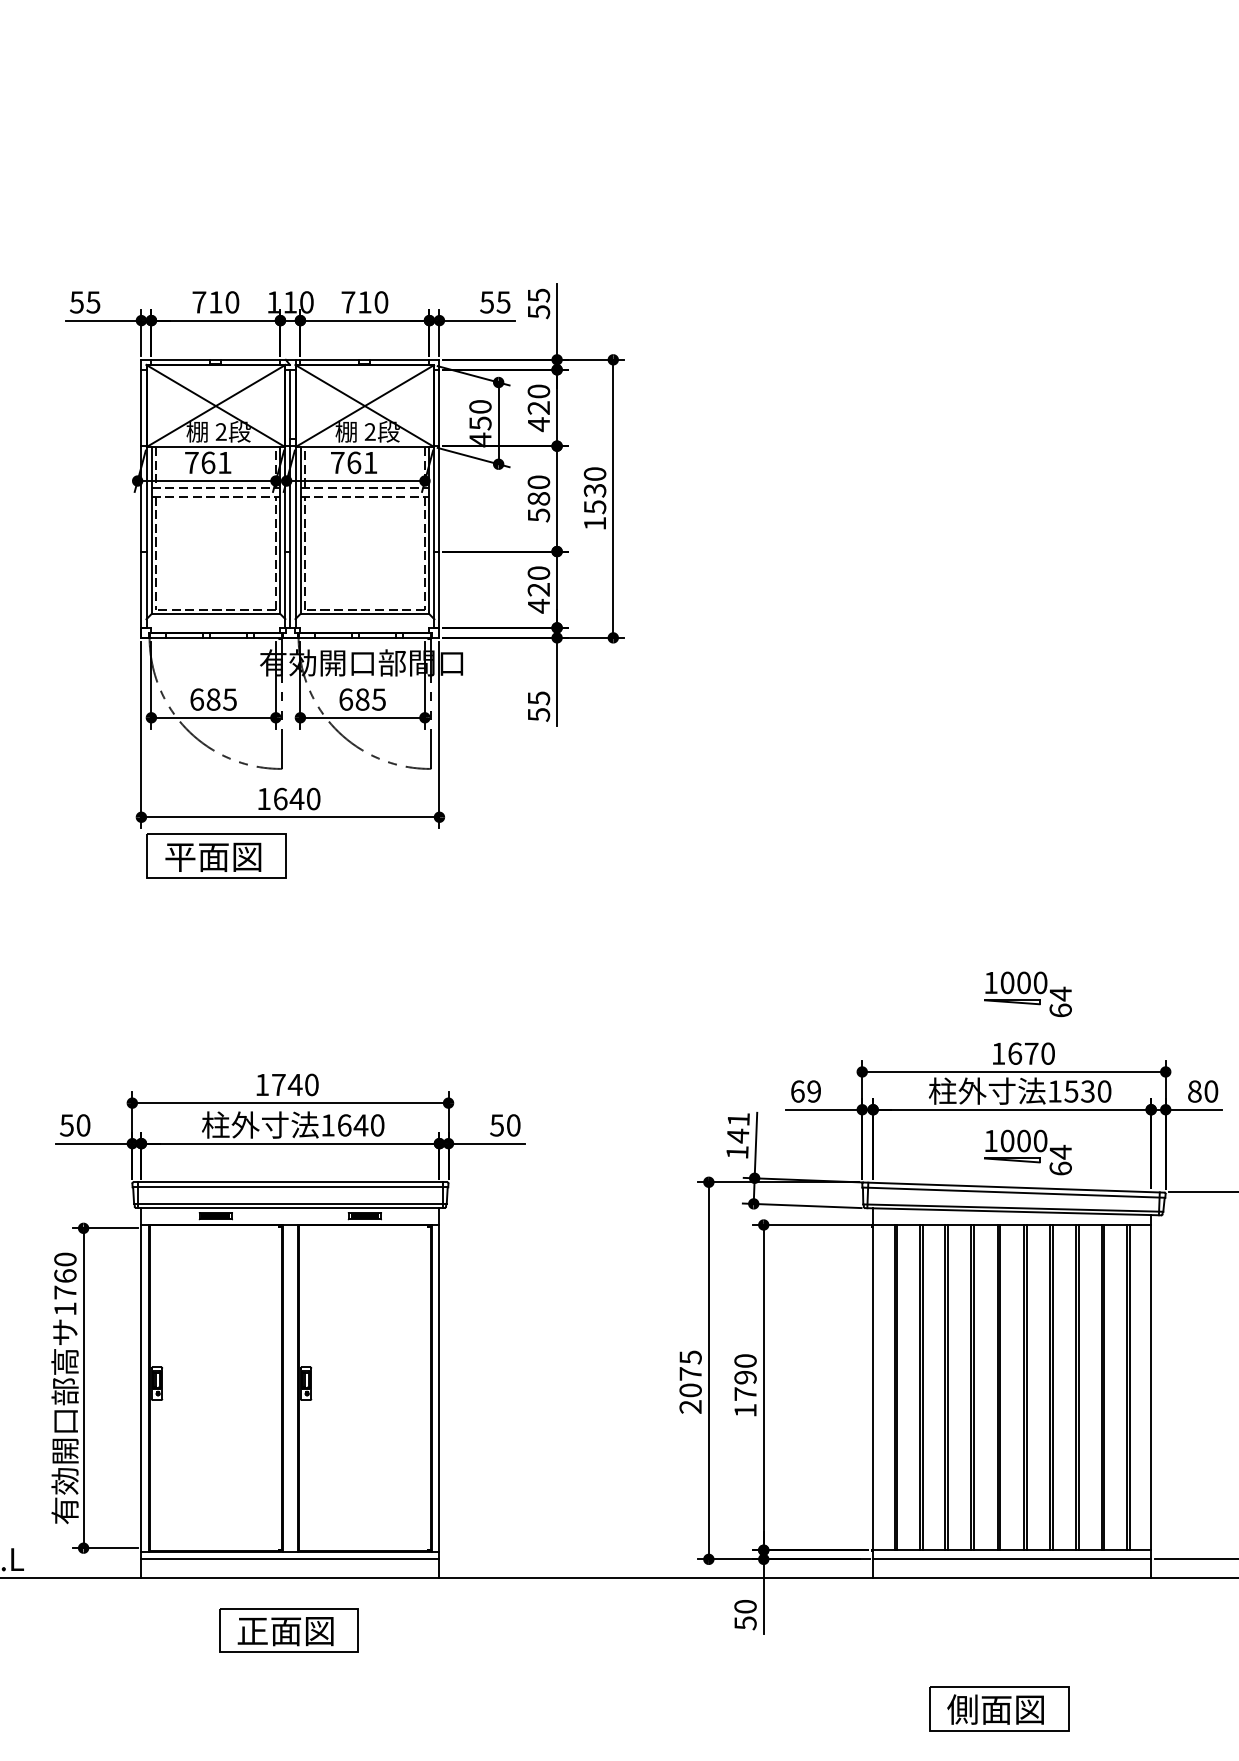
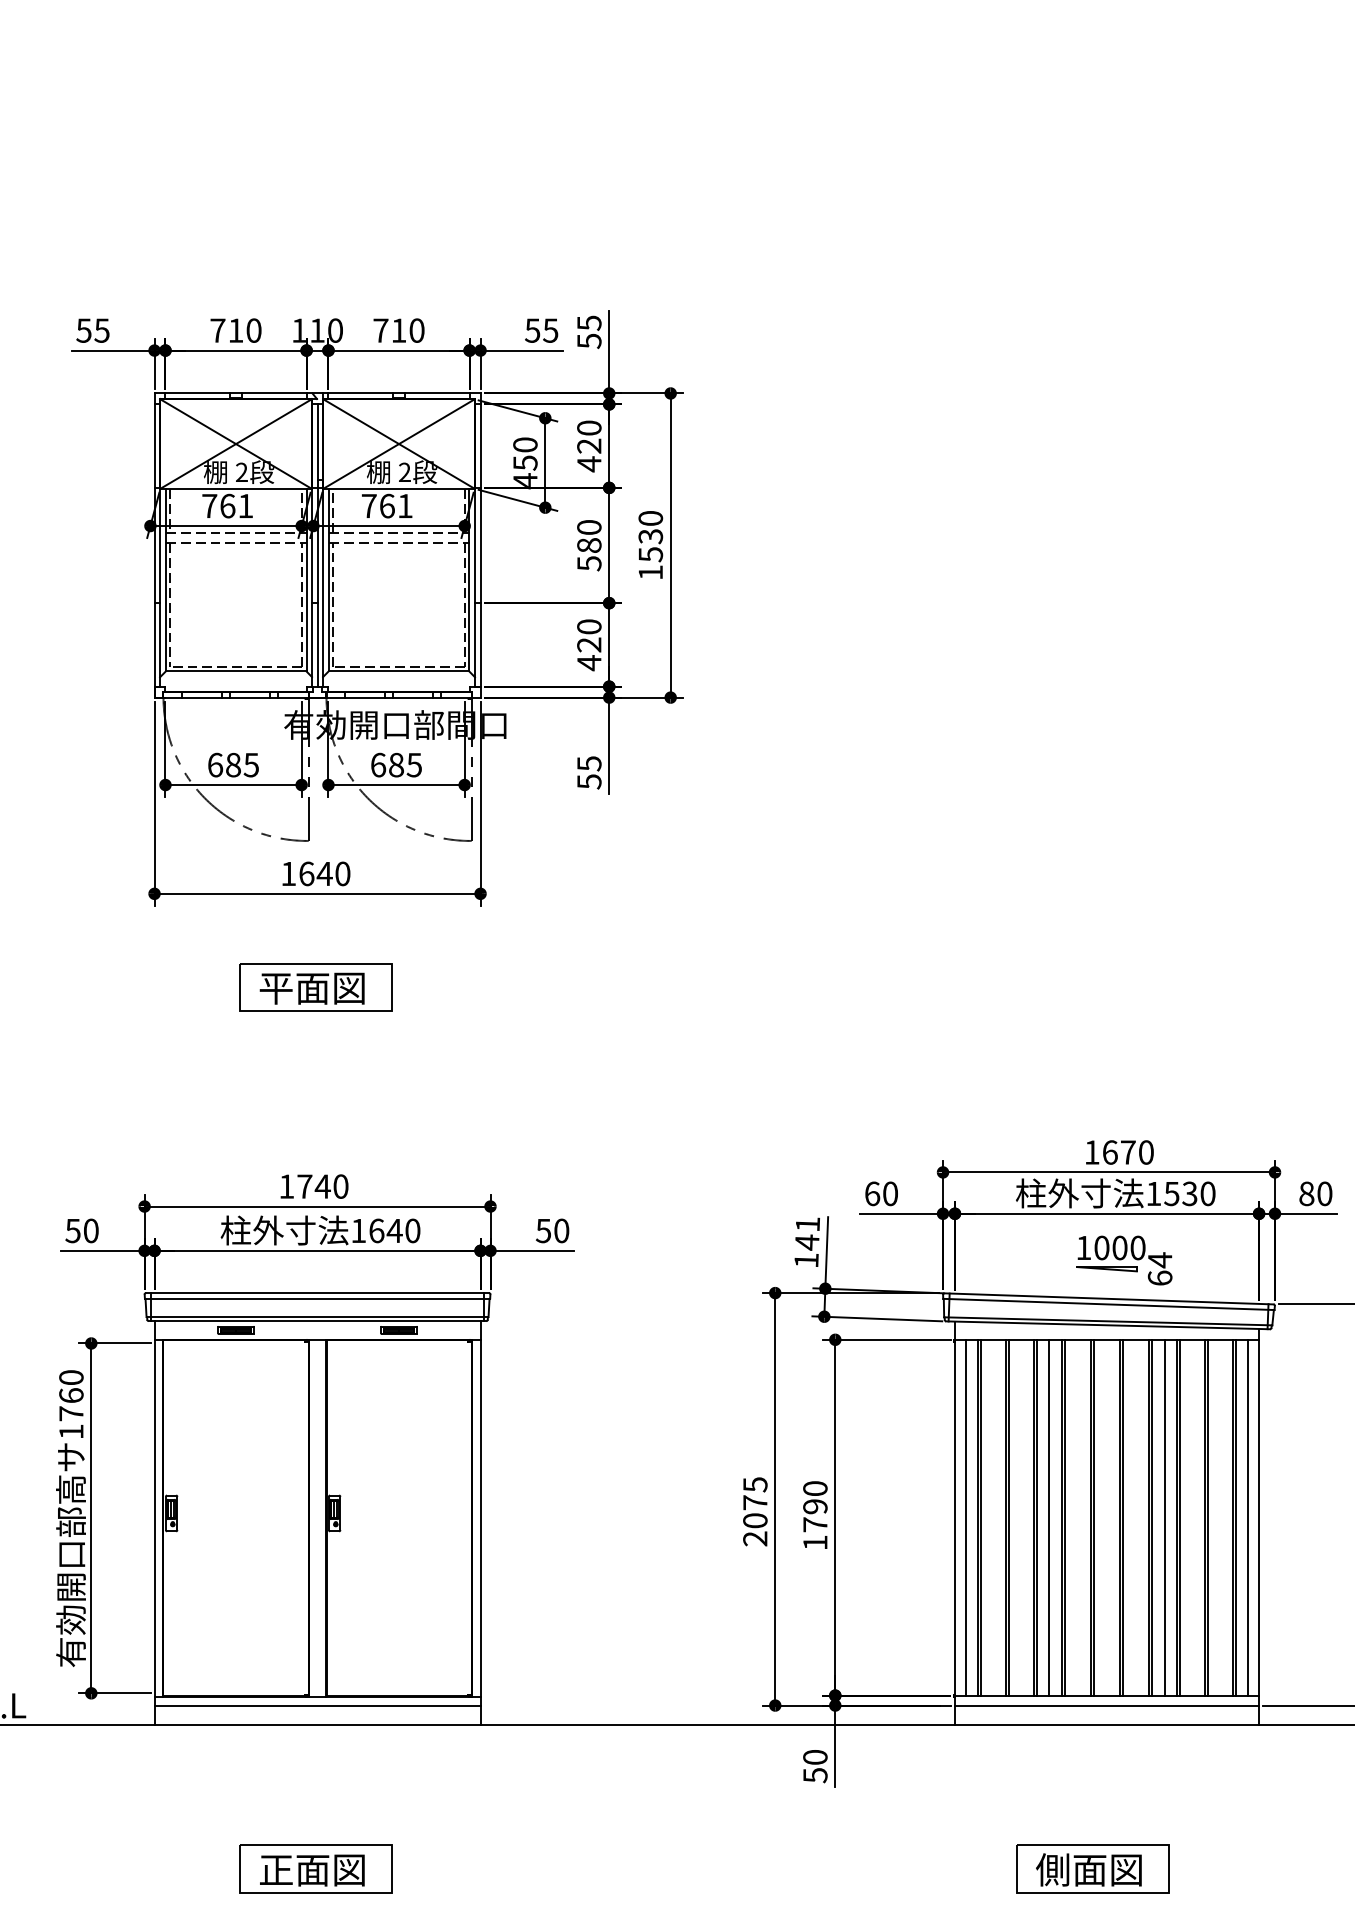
part: (216, 856) -> (315, 987), moved
part: (1028, 994) -> (1124, 1087), removed
text: (814, 1091) -> (890, 1193), 69 -> 60
line: (882, 1387) -> (965, 1517), added
line: (959, 1387) -> (1049, 1517), added
line: (1064, 1387) -> (1164, 1517), added
line: (1141, 1387) -> (1248, 1517), added
part: (288, 1629) -> (315, 1868), moved

